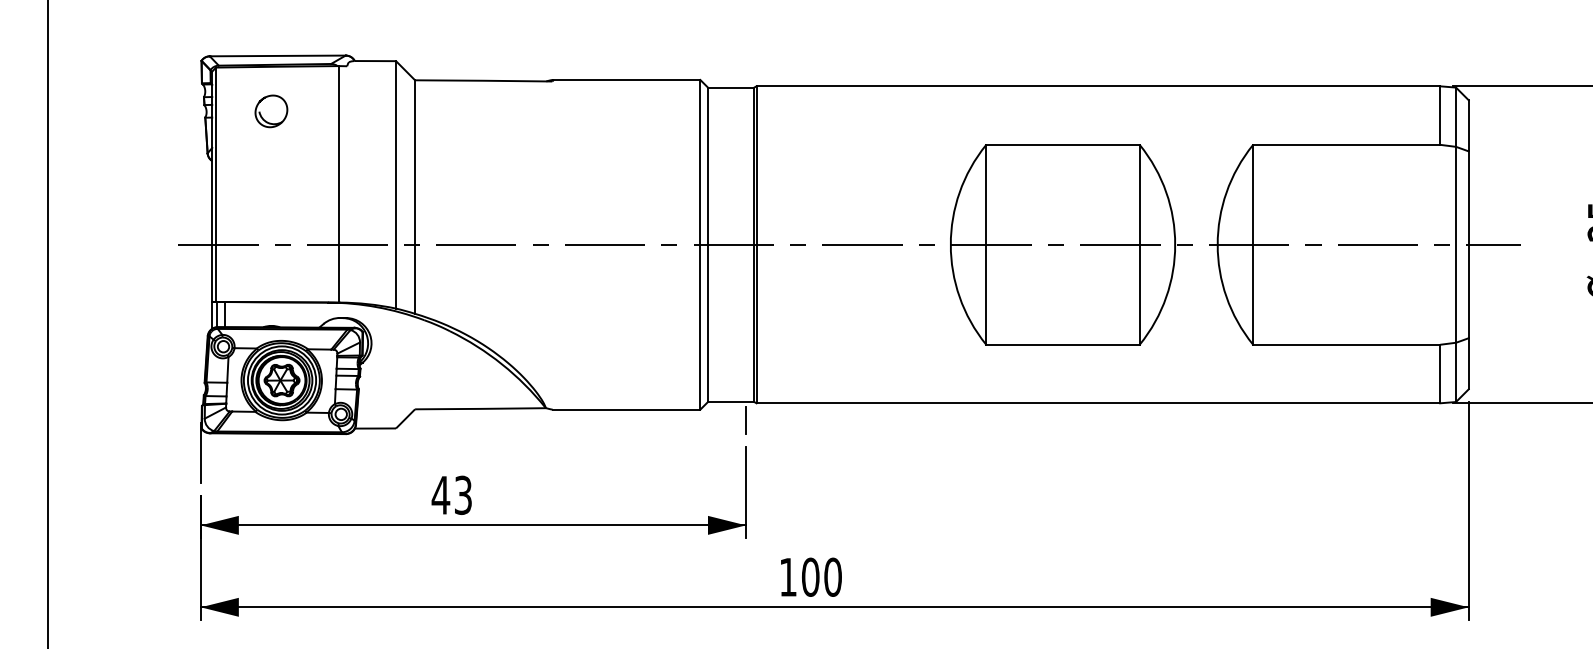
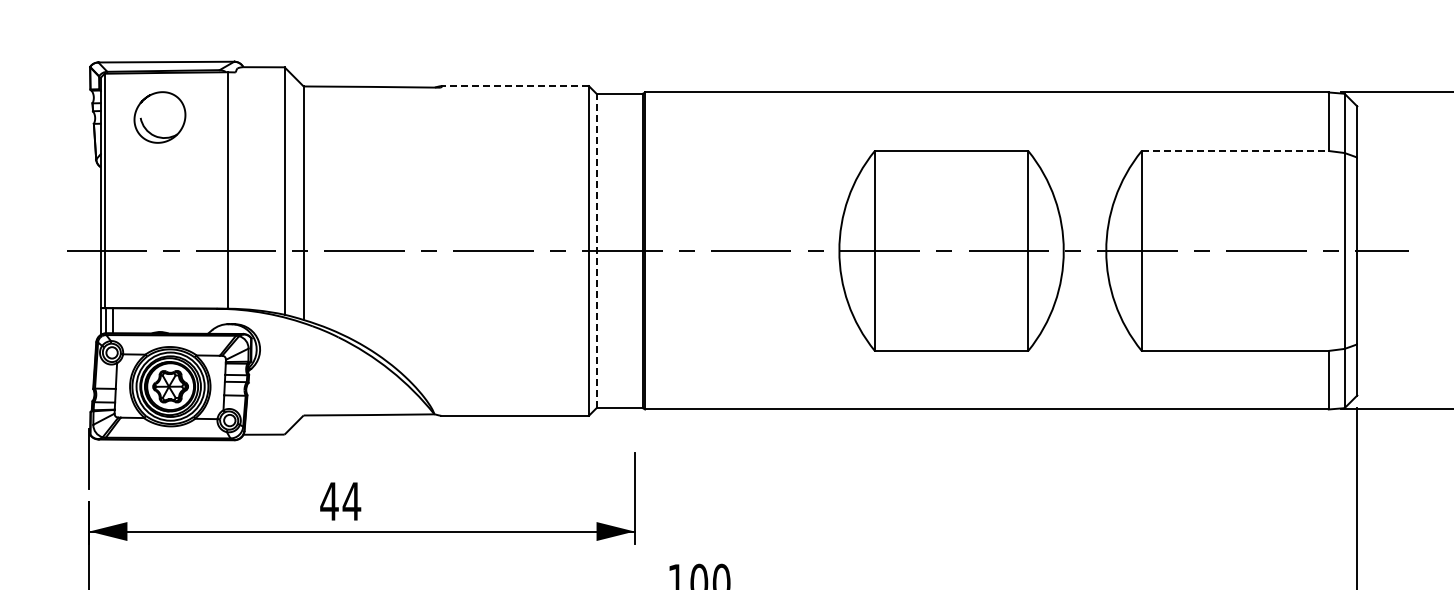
line: (626, 79) -> (515, 85), solid -> dashed
part: (271, 111) -> (160, 117), size x1.6
line: (1346, 144) -> (1235, 150), solid -> dashed
line: (707, 244) -> (596, 250), solid -> dashed
line: (746, 420) -> (635, 426), removed
text: (463, 494) -> (352, 500), 43 -> 44

